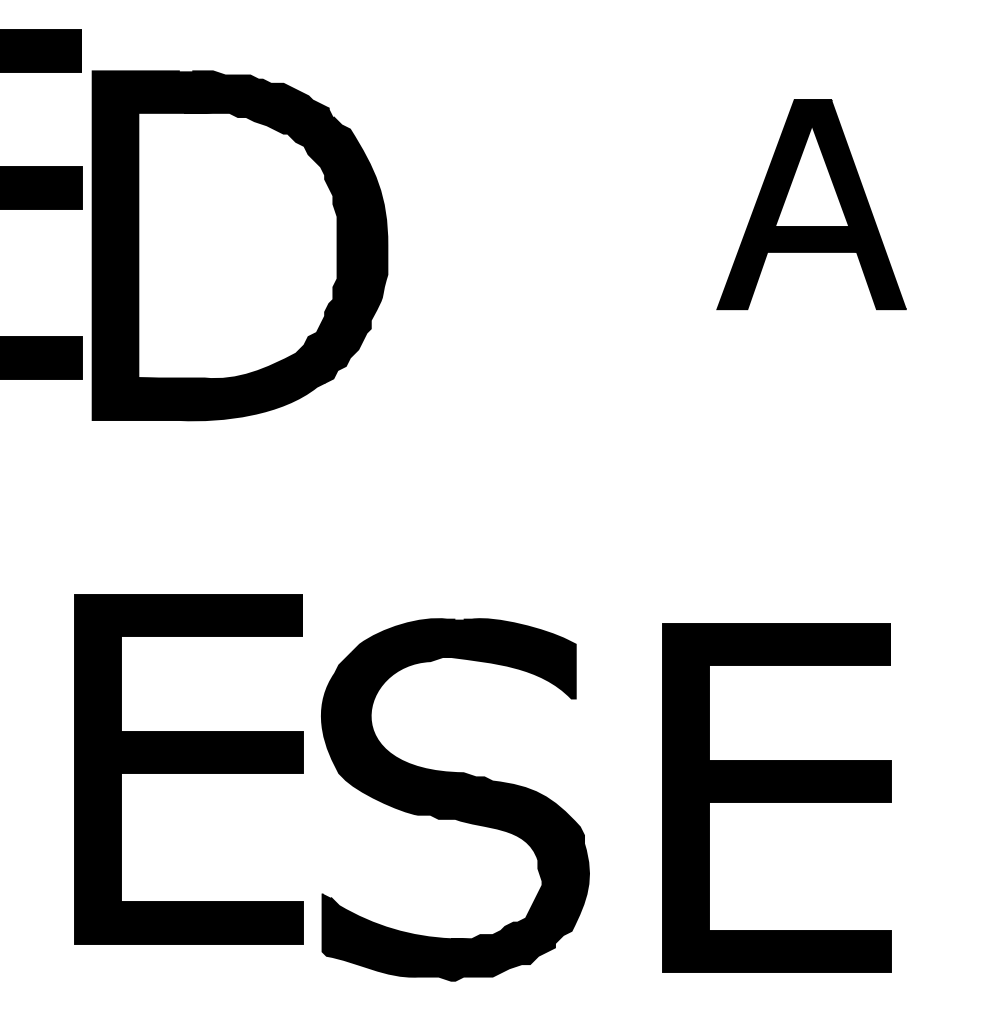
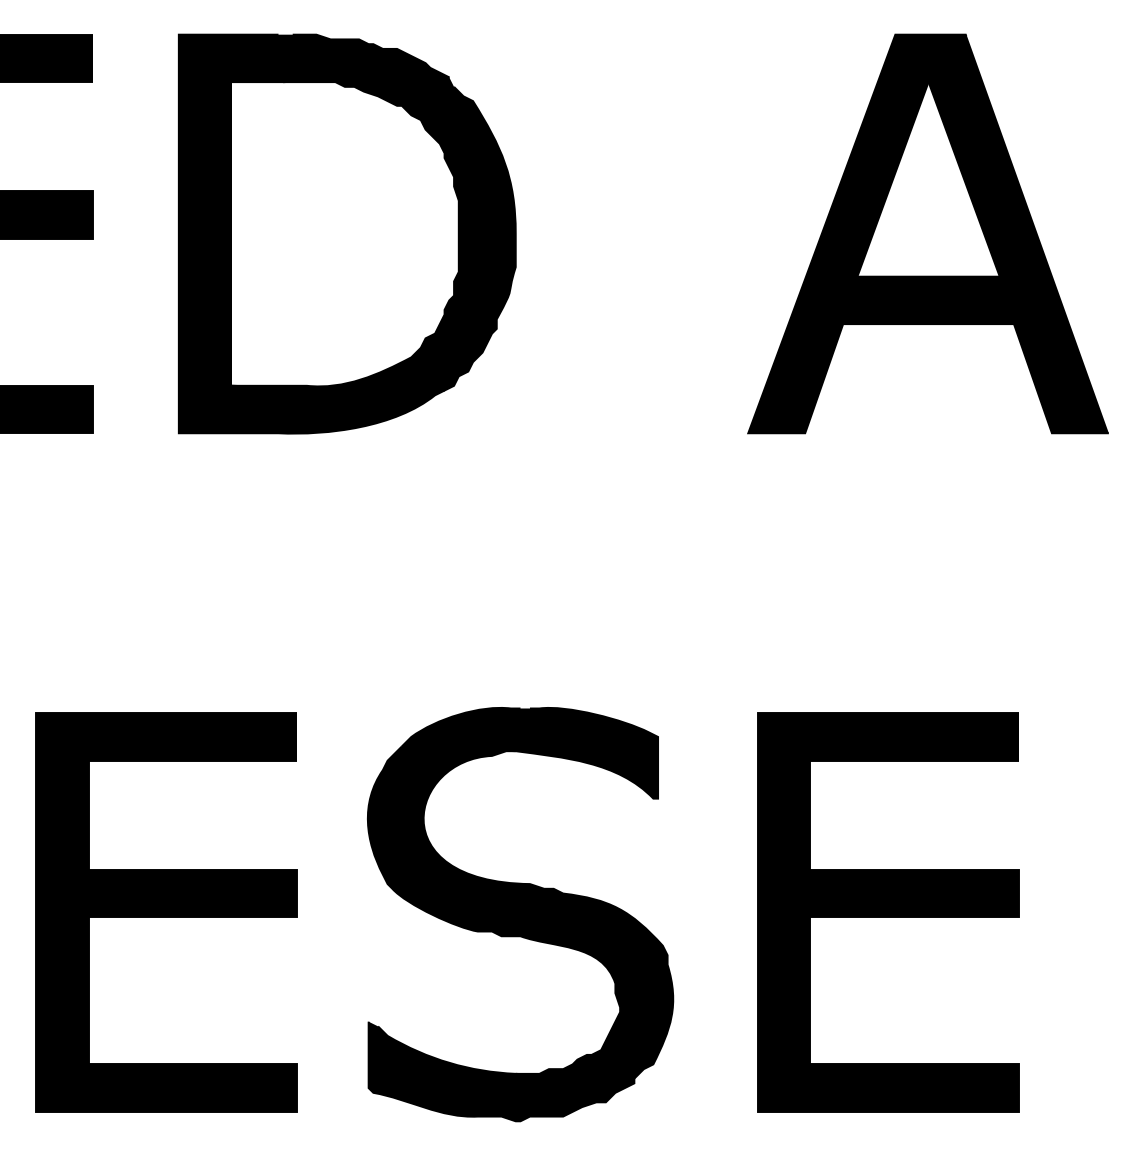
part: (811, 204) -> (927, 233), size x1.67
part: (240, 245) -> (347, 233), moved
part: (188, 769) -> (166, 912), moved

